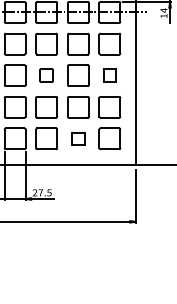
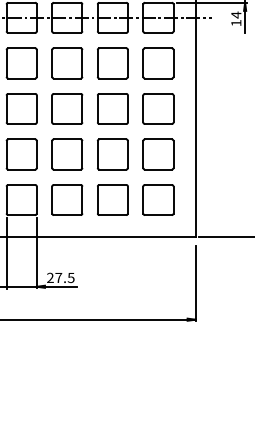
part: (46, 75) -> (66, 108), size x1.67
part: (109, 75) -> (157, 108), size x1.67
part: (78, 138) -> (113, 199), size x1.67

